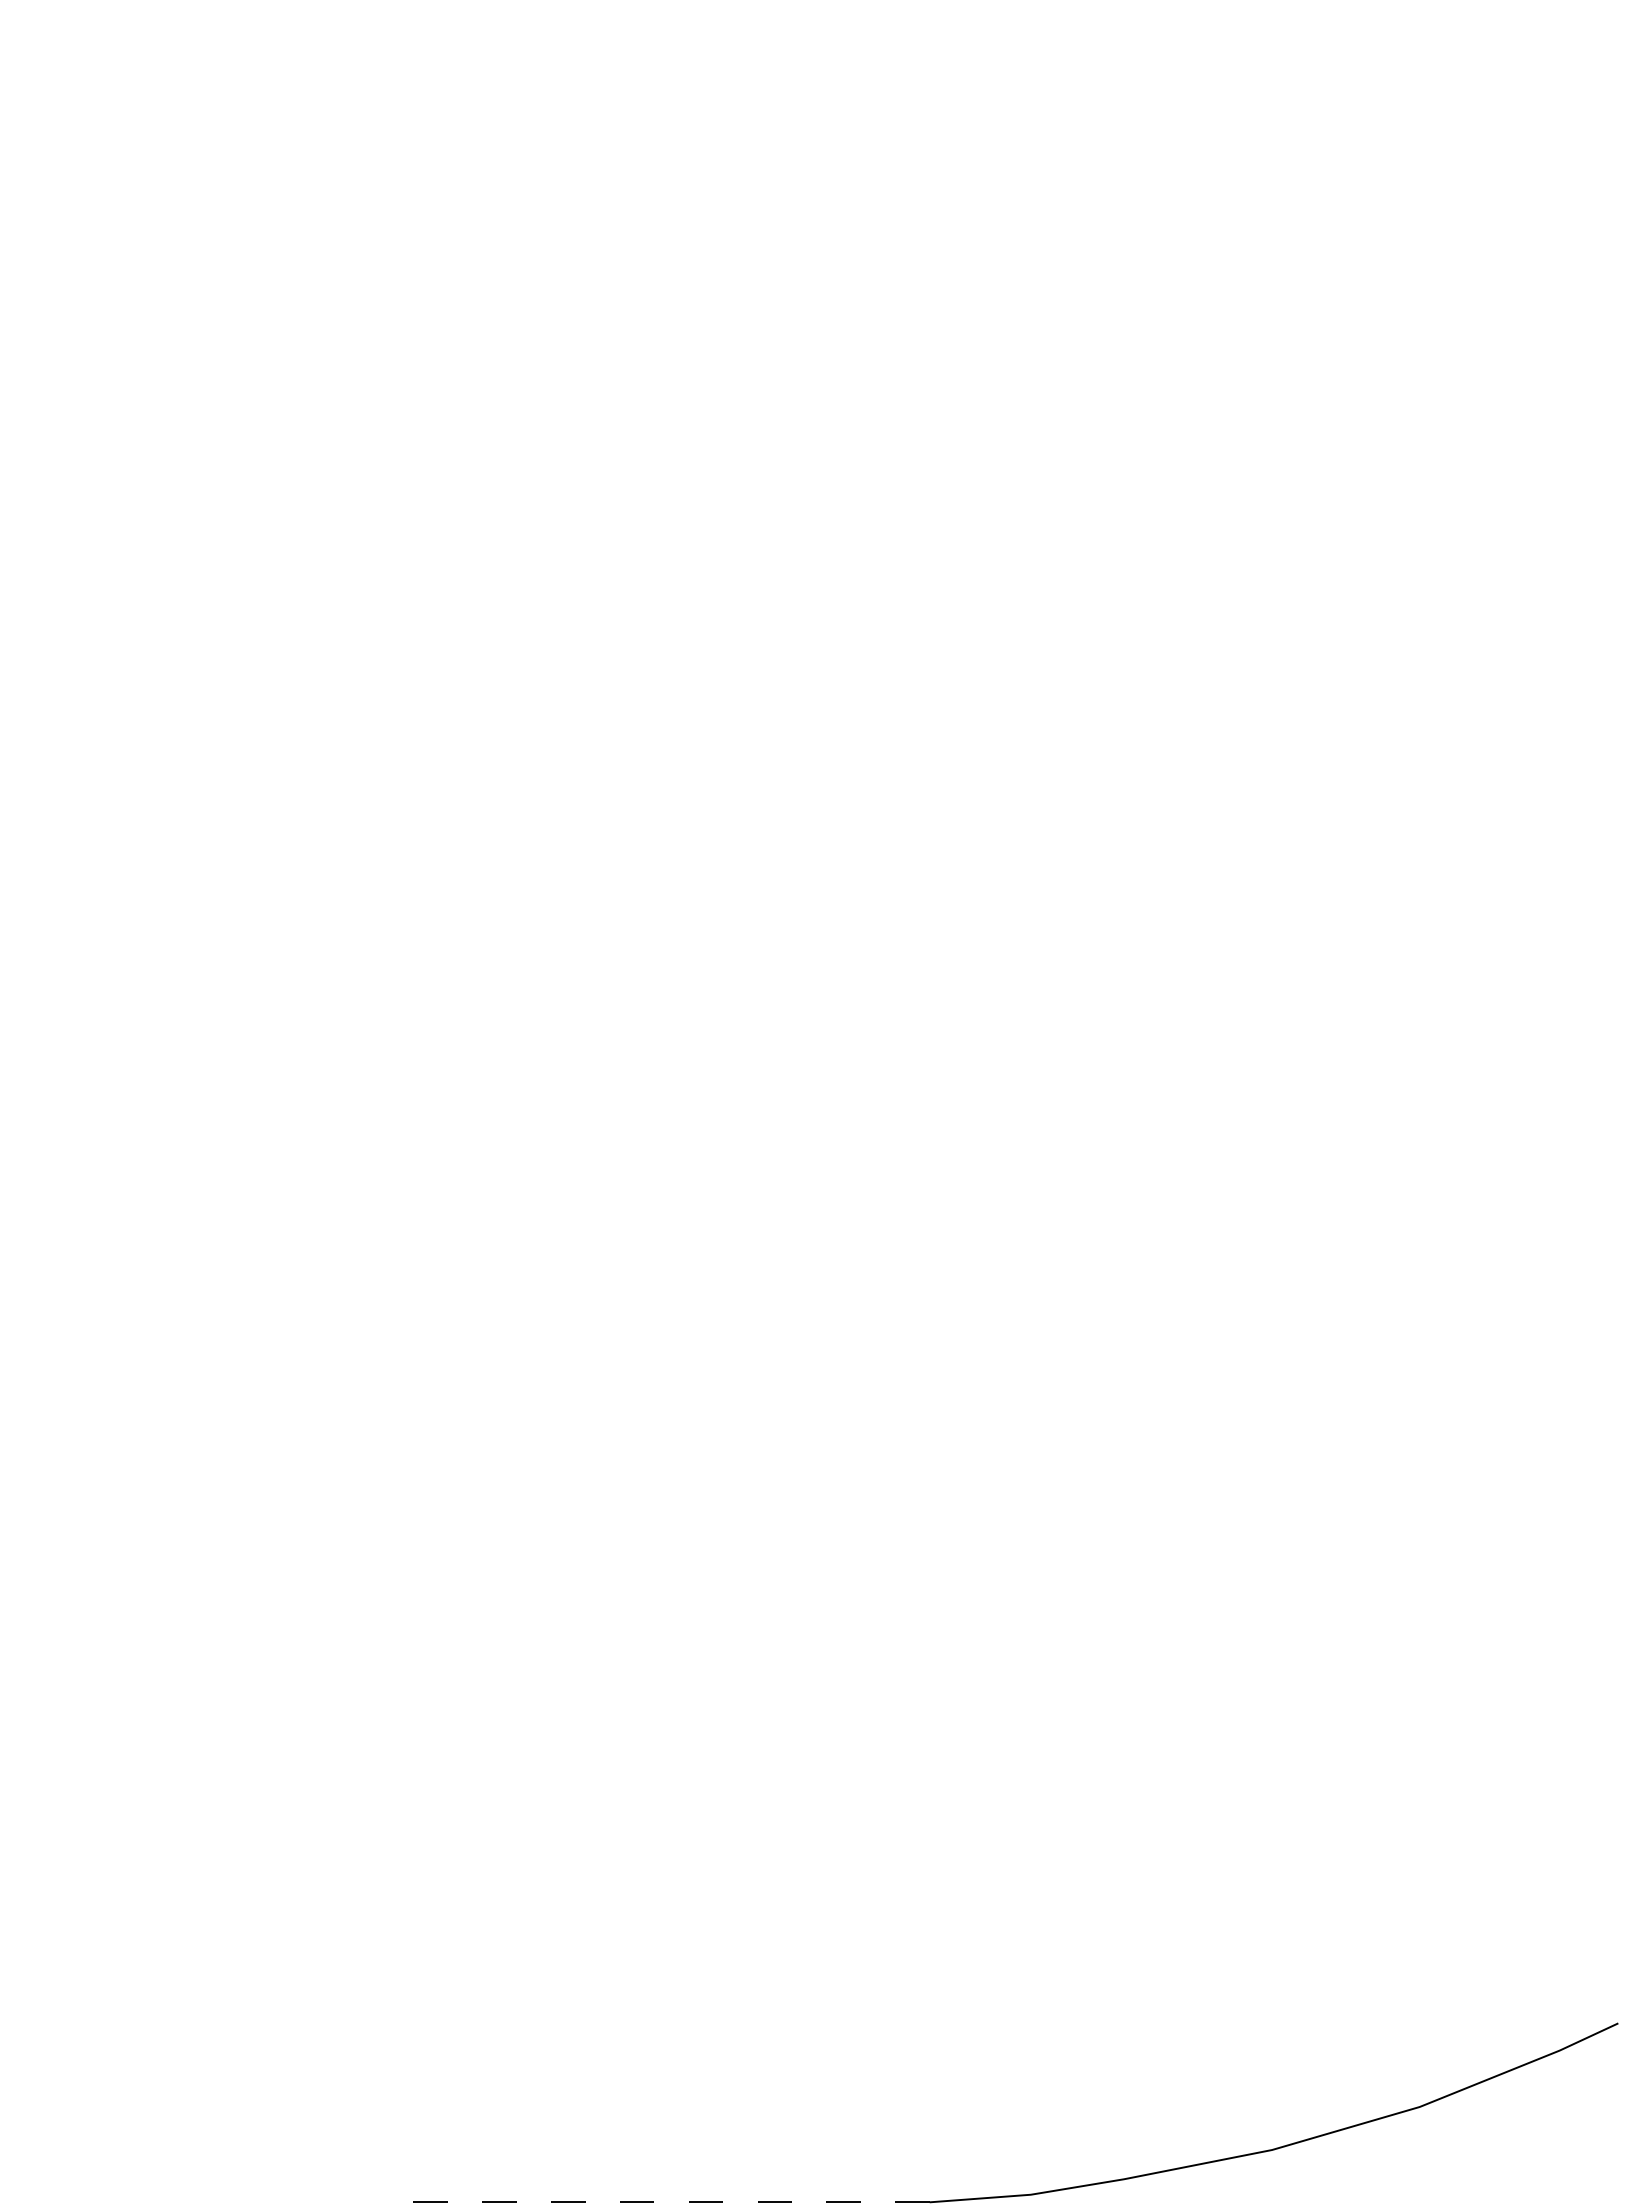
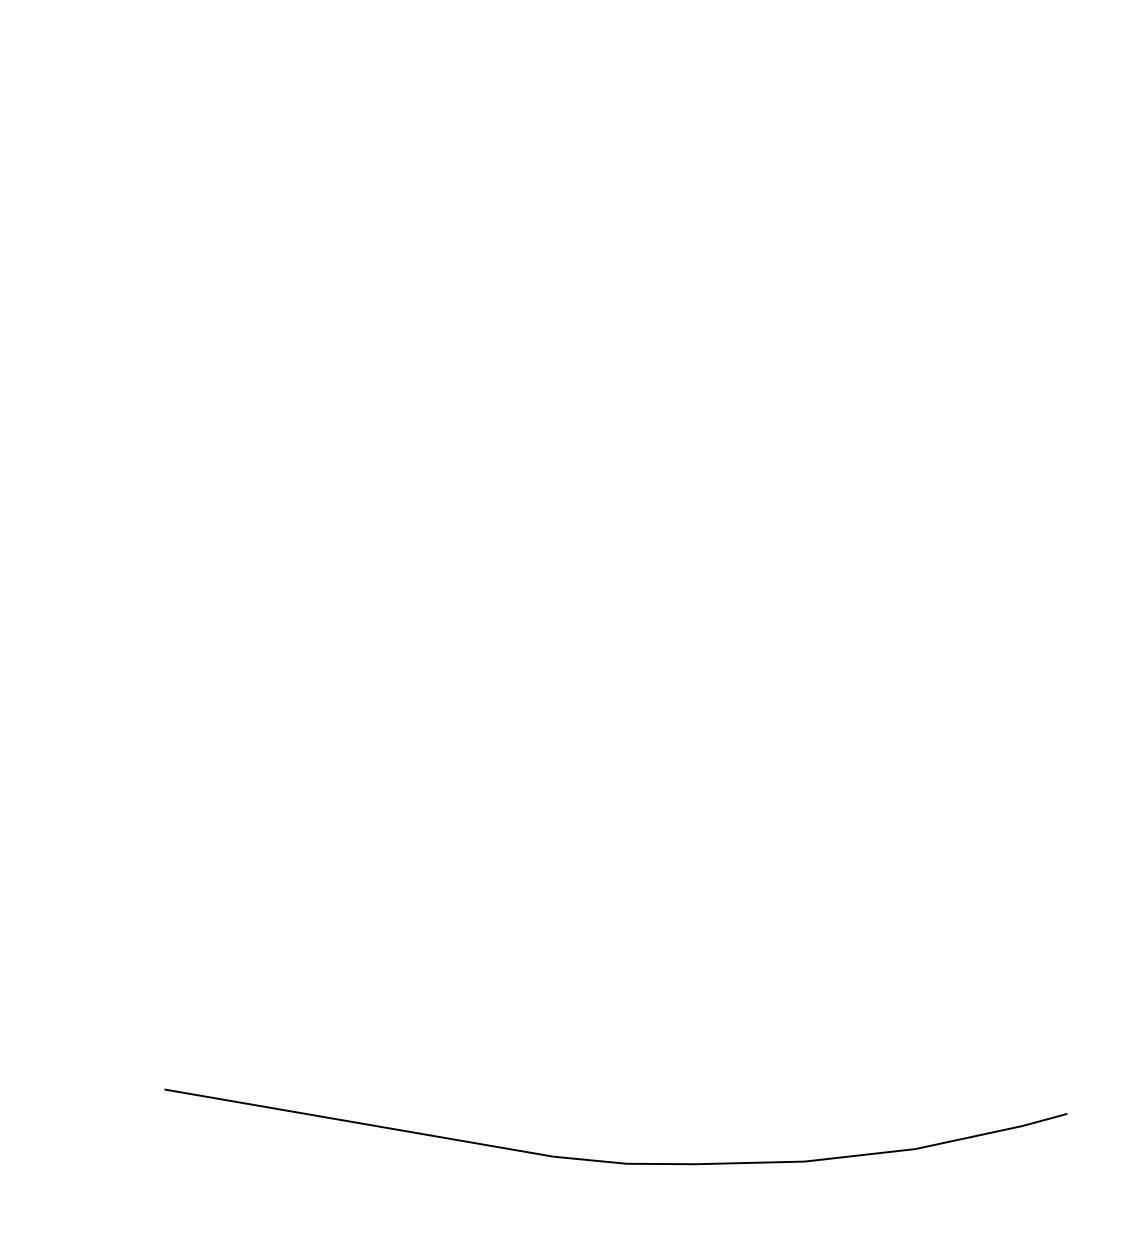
line: (656, 2202) -> (358, 1123), dashed -> solid

